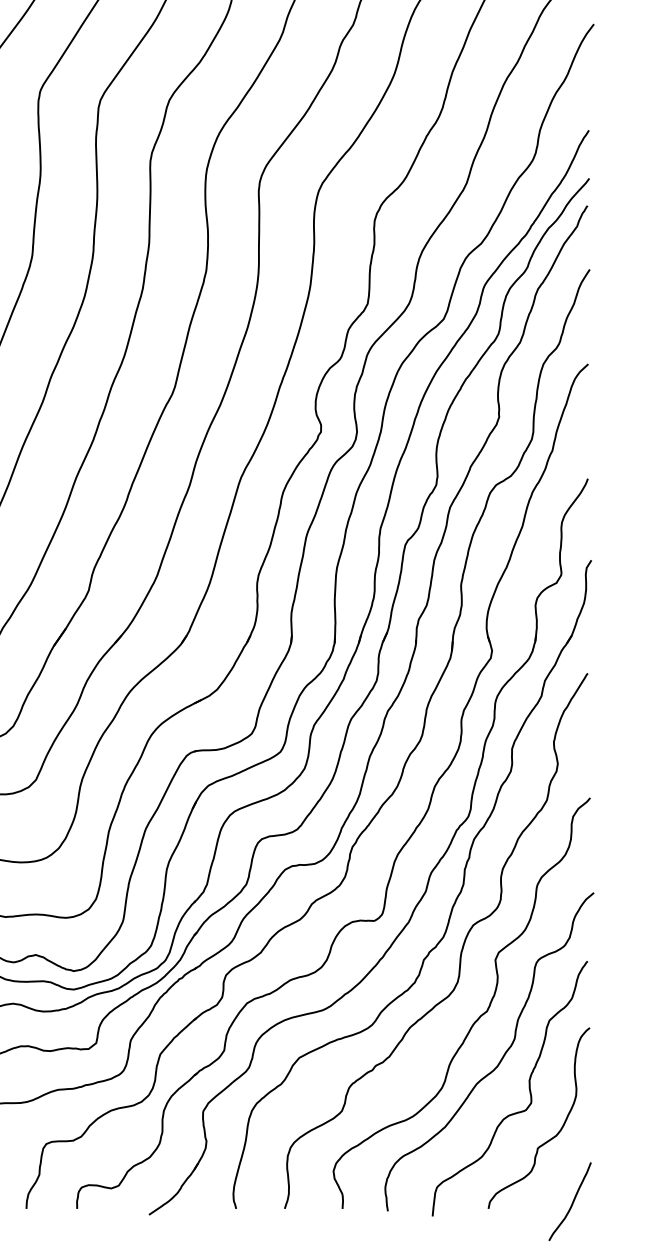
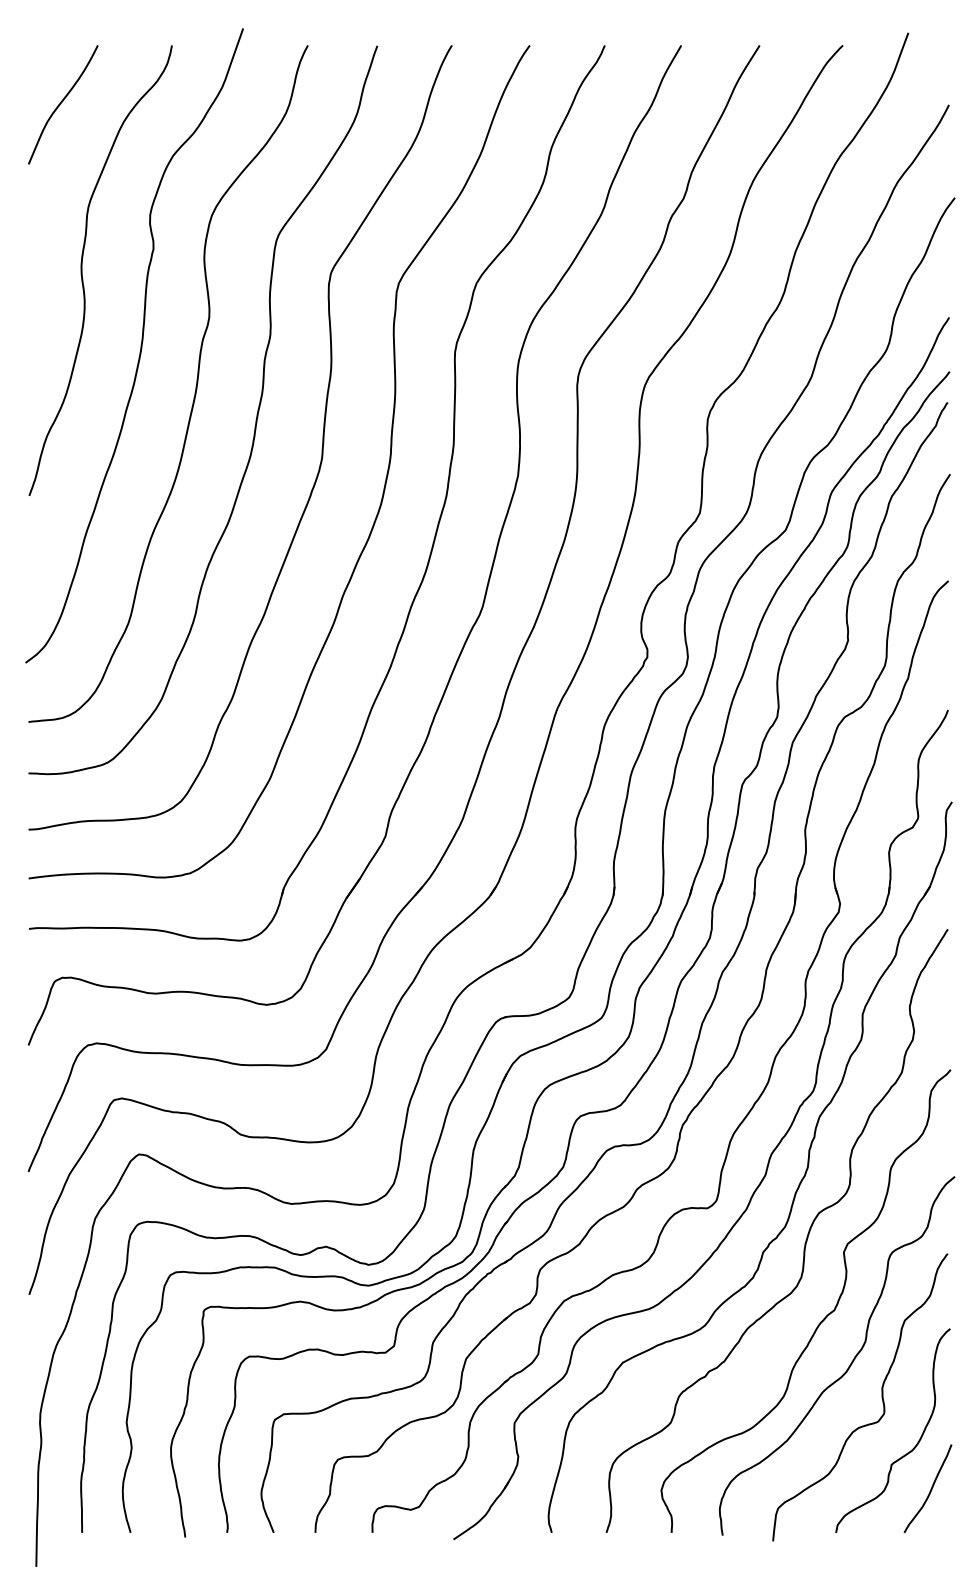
curve: (572, 1201) -> (930, 1488), moved

